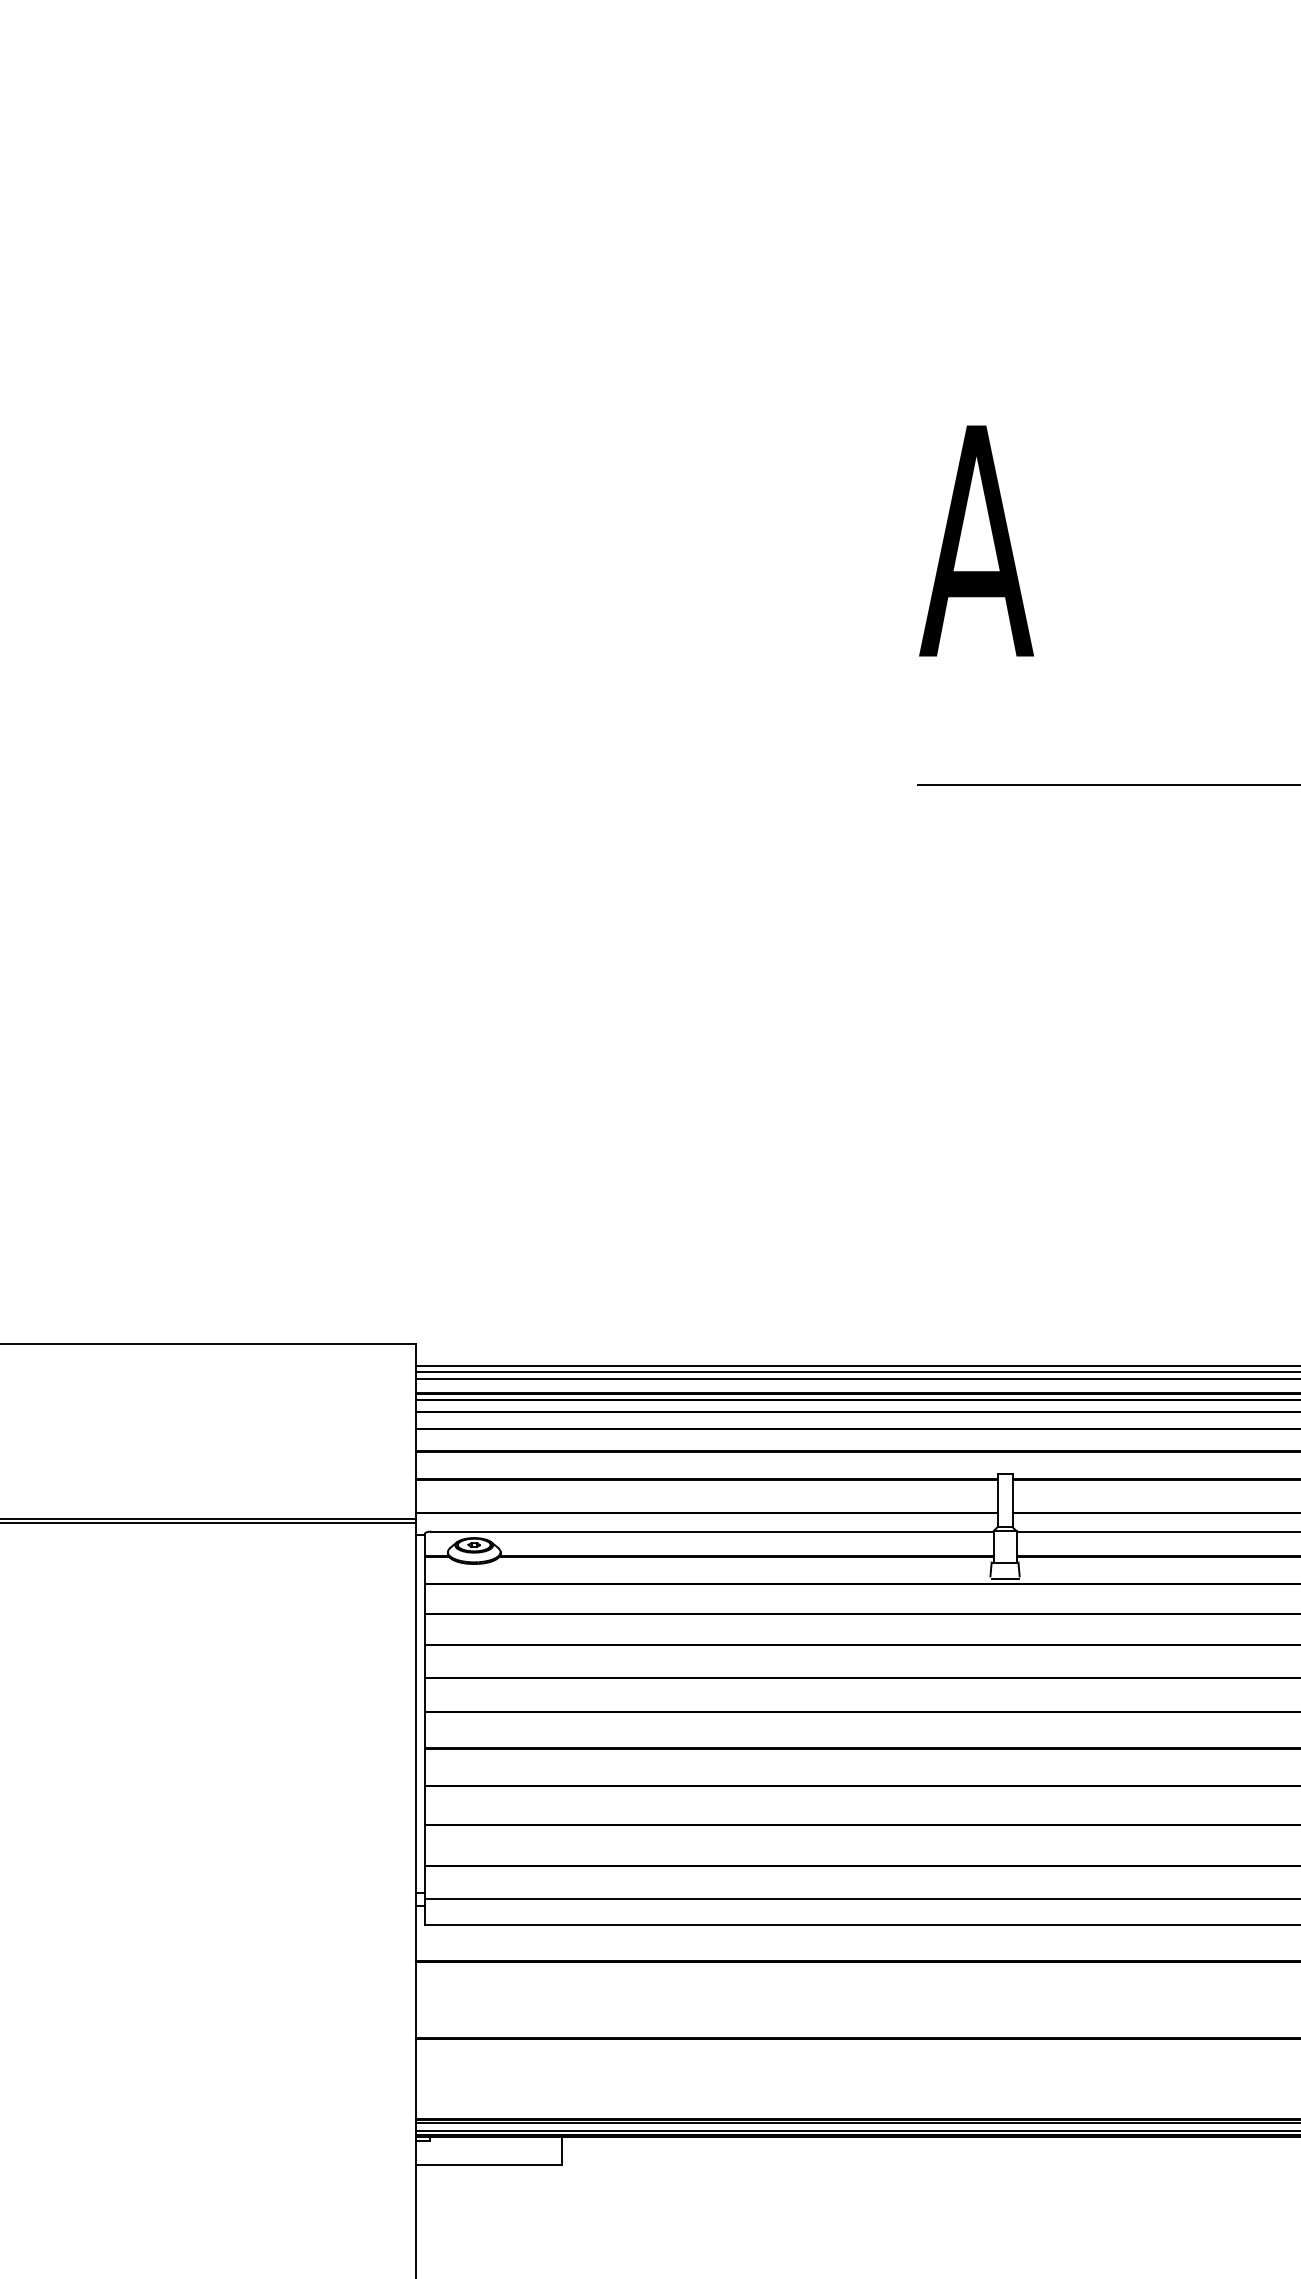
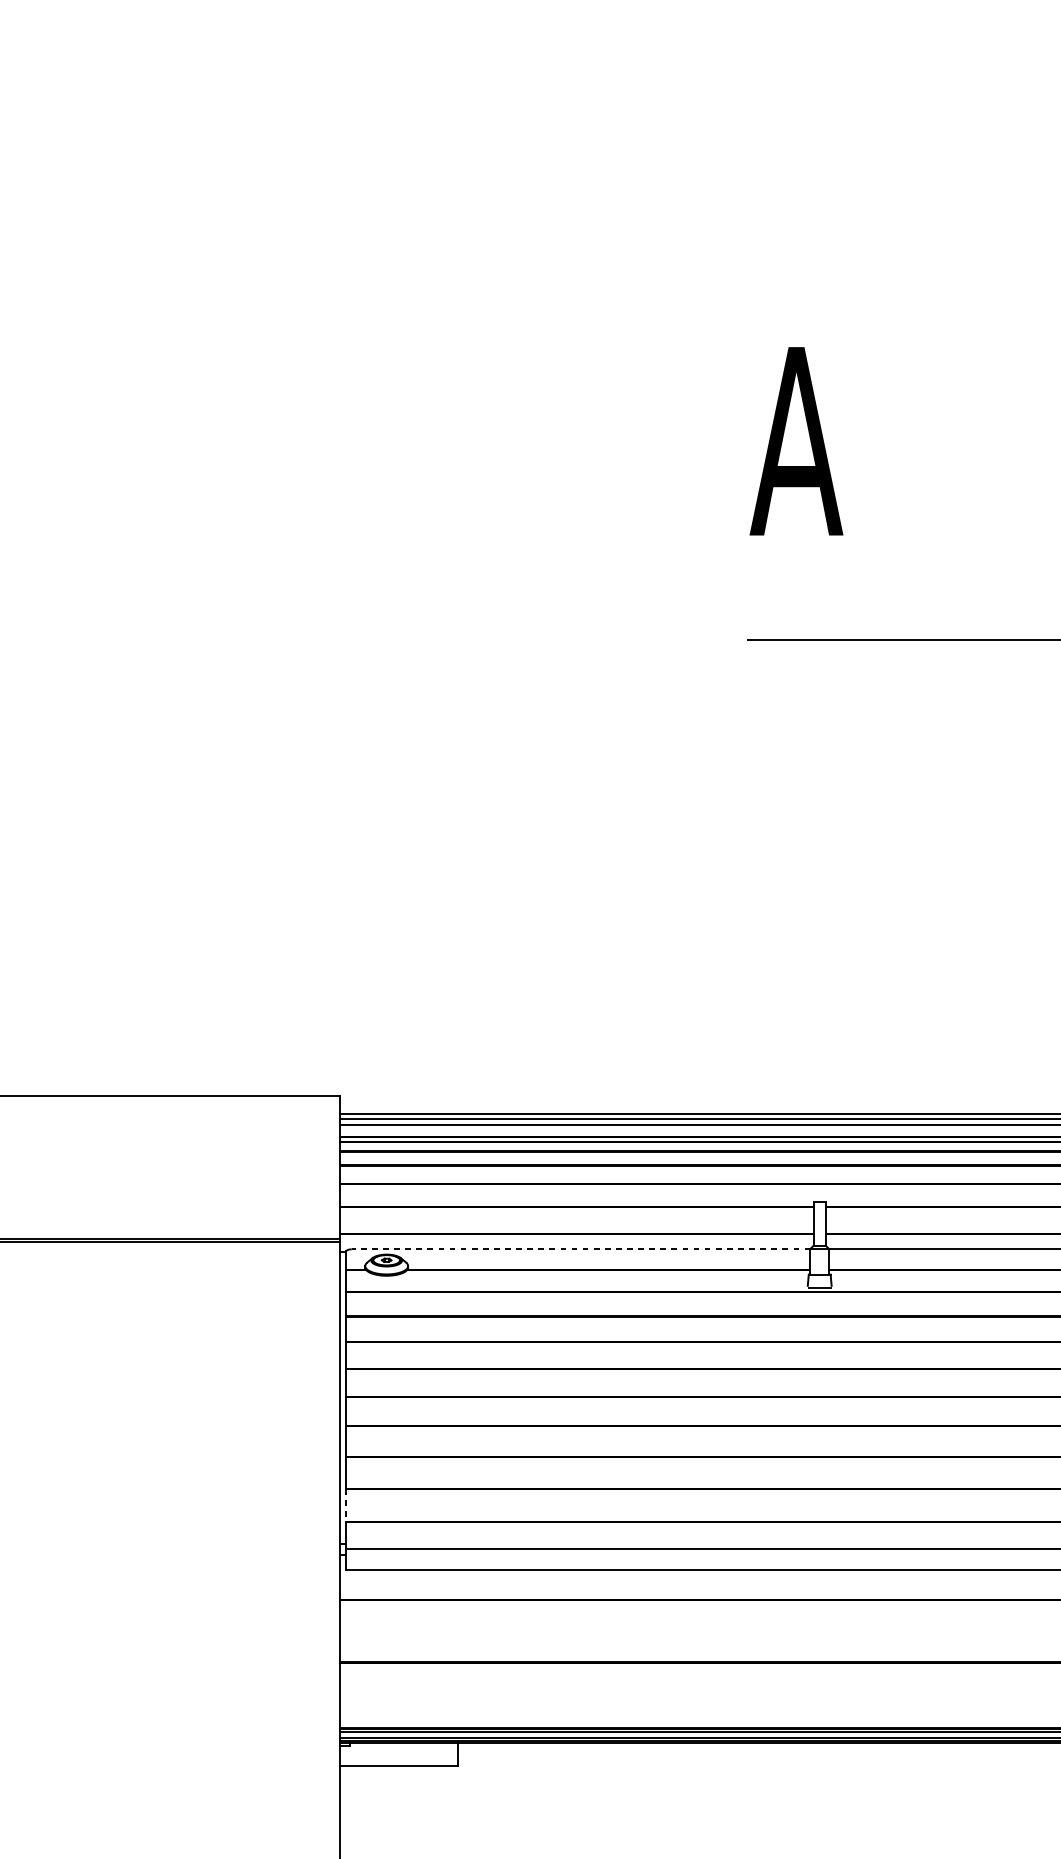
line: (711, 1531) -> (580, 1249), solid -> dashed
line: (424, 1845) -> (346, 1505), solid -> dashed

